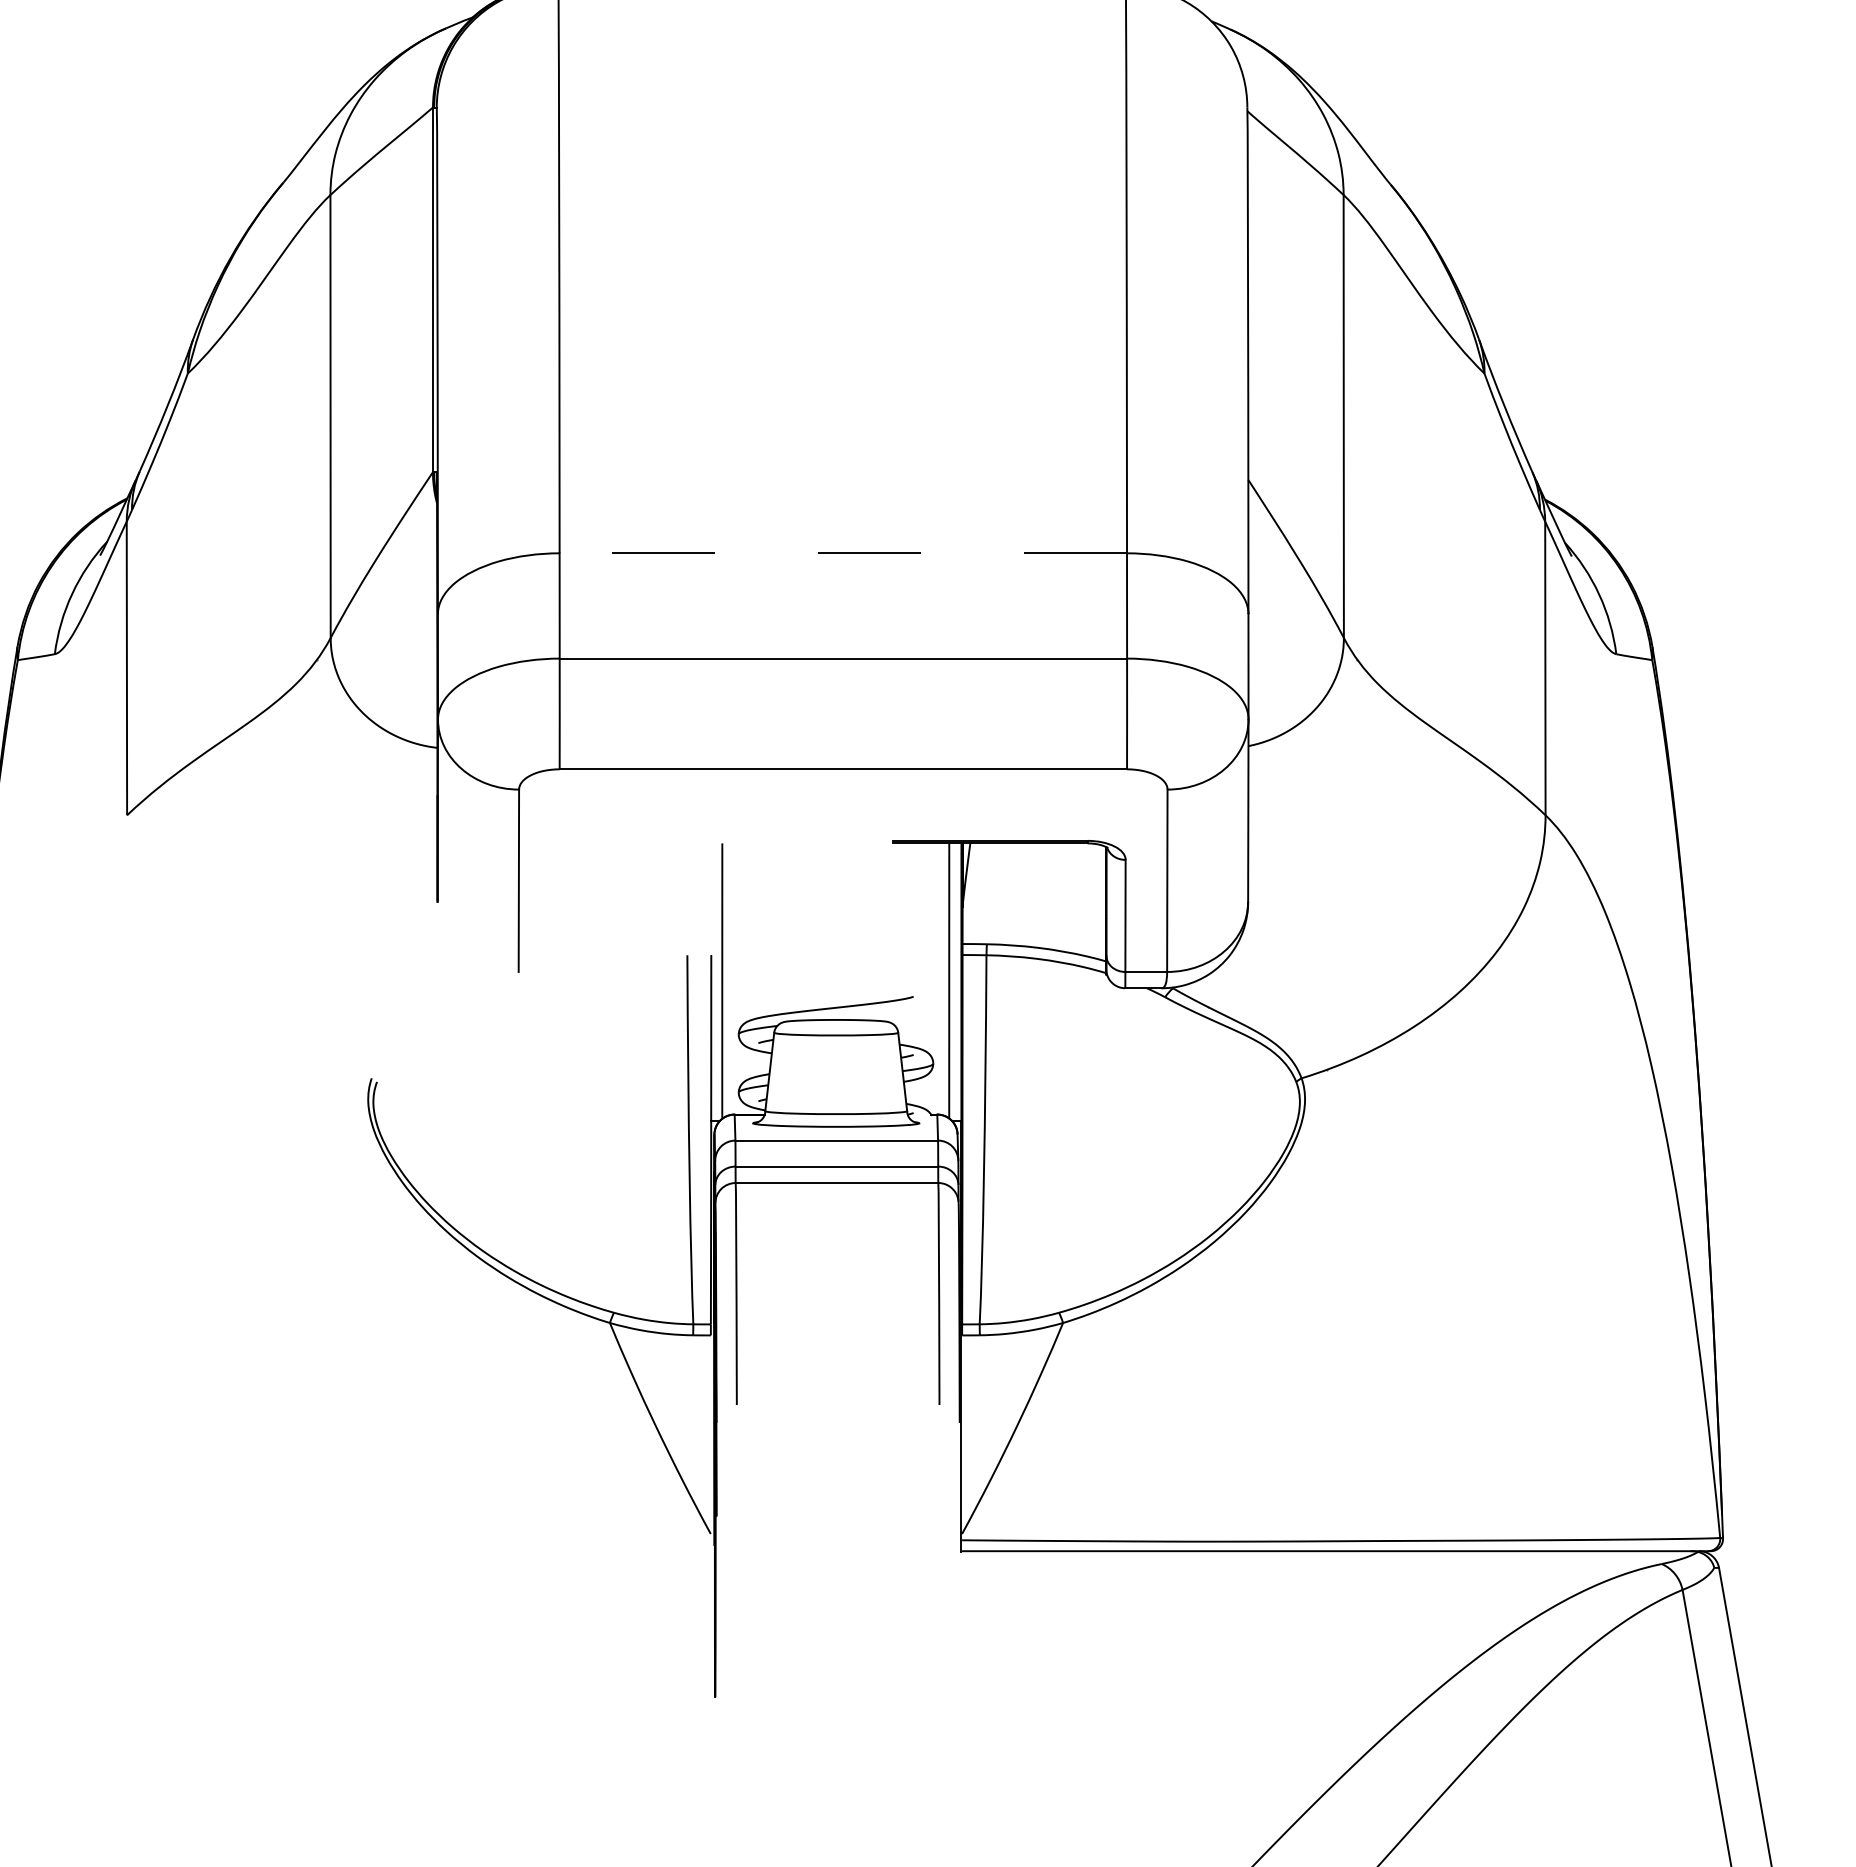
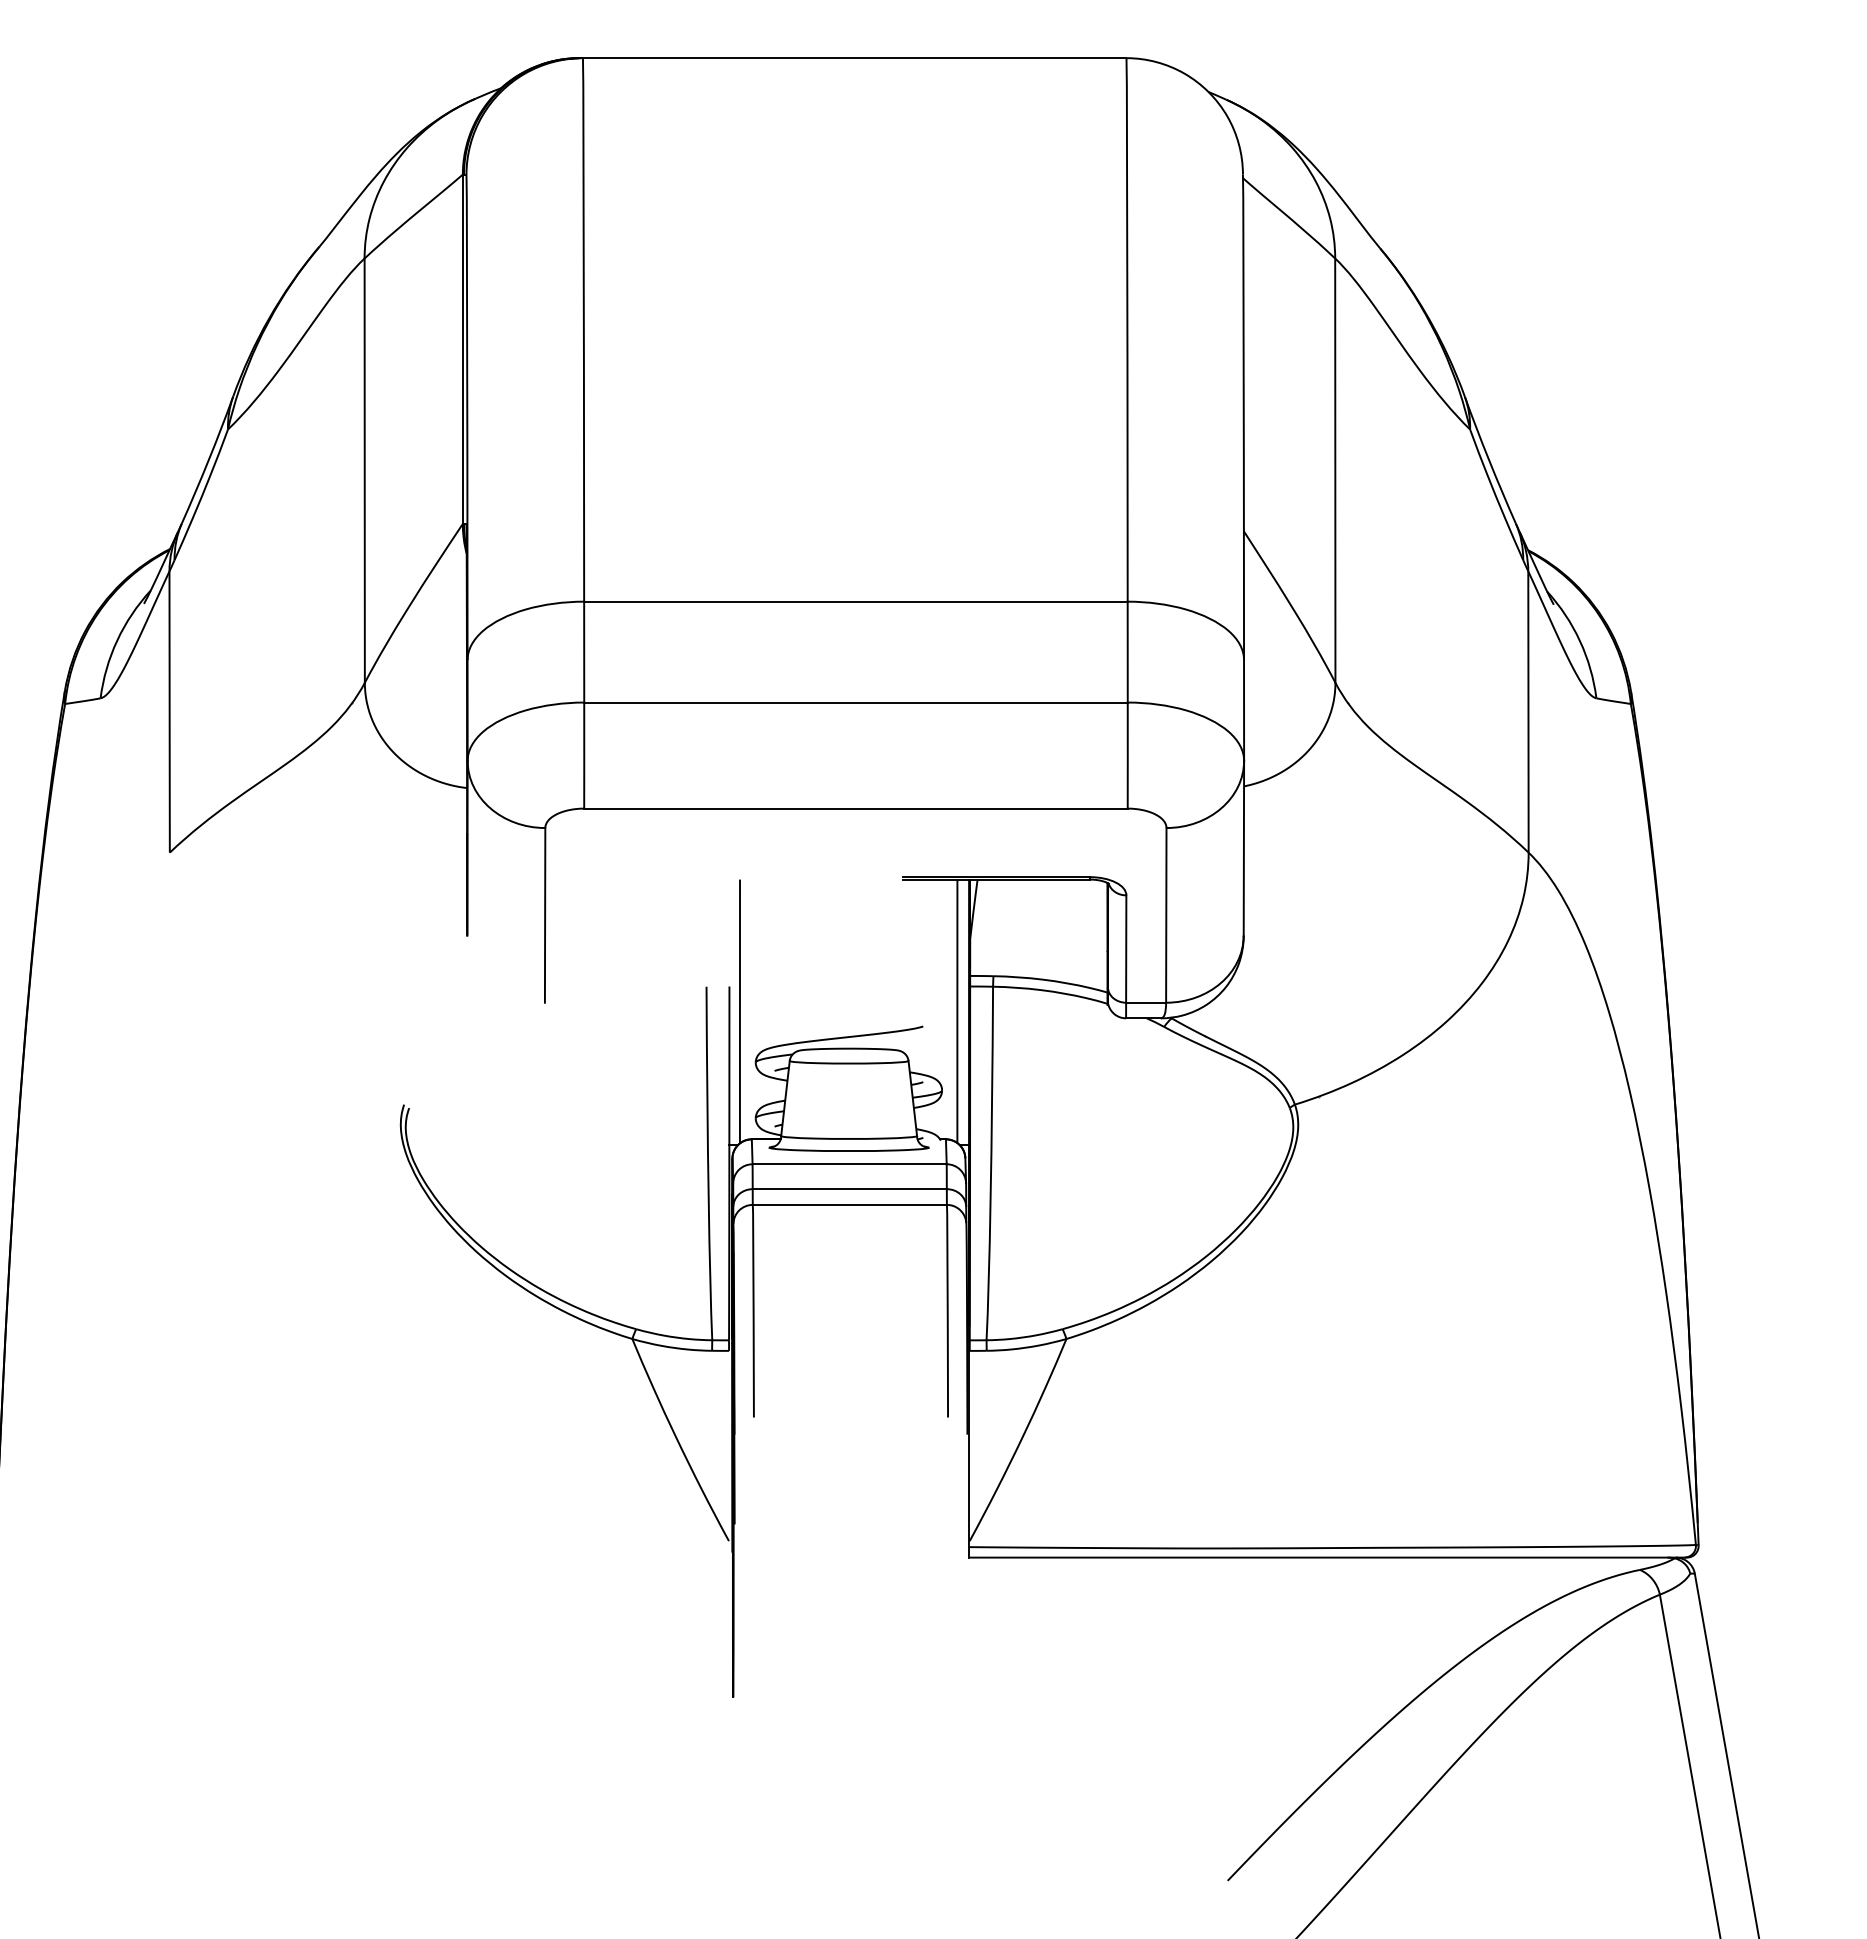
line: (842, 553) -> (855, 601), dashed -> solid

